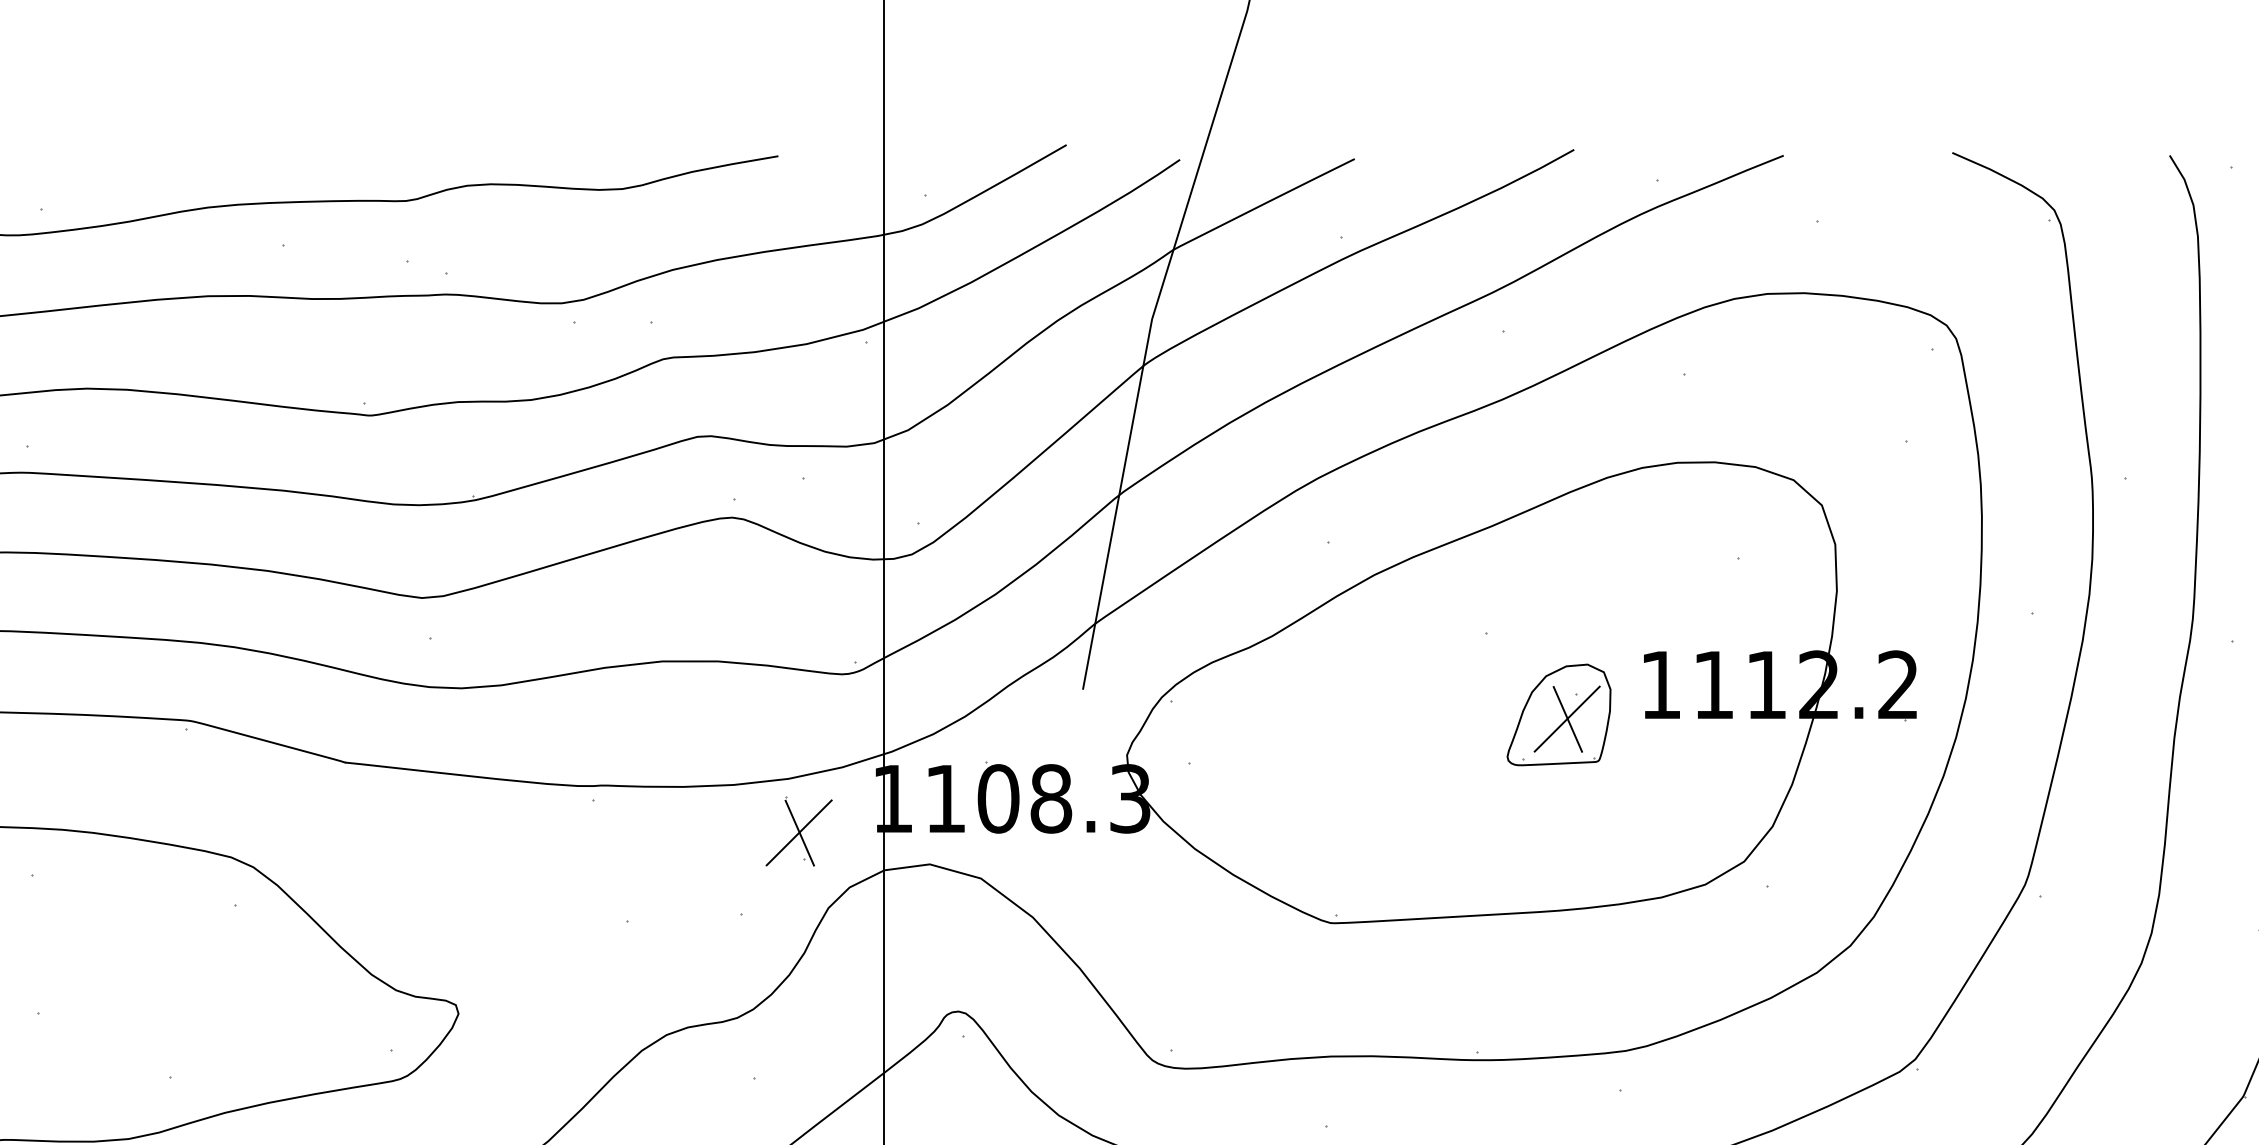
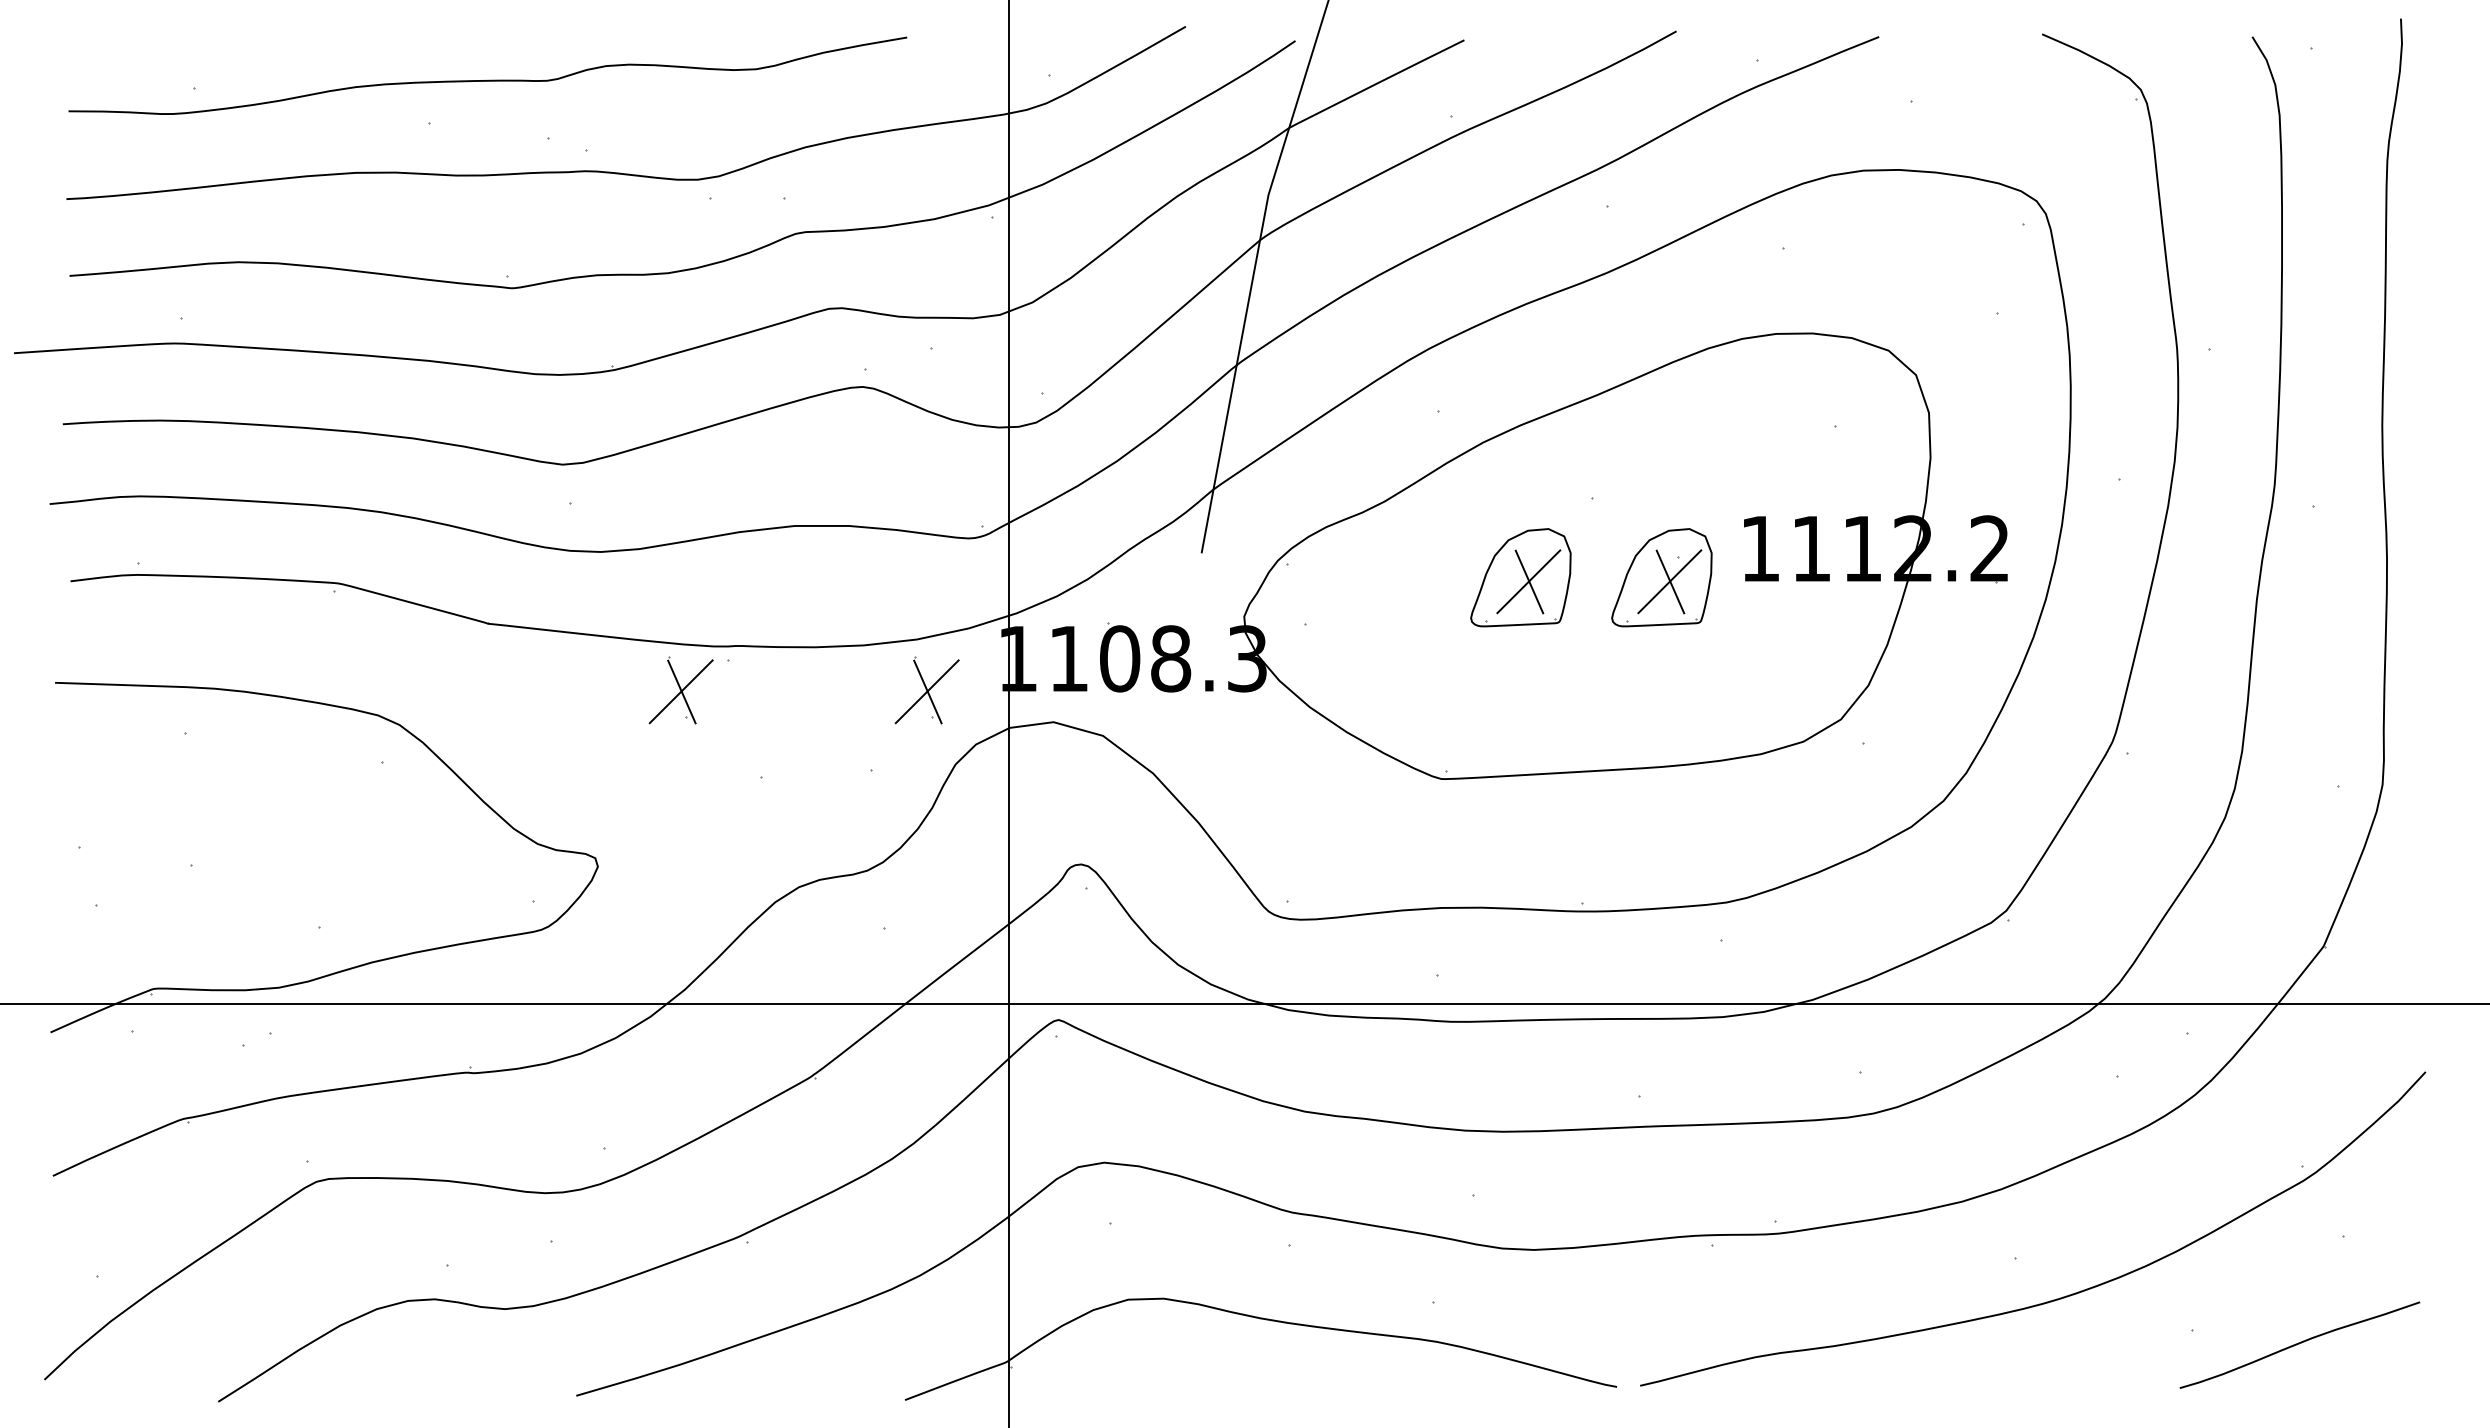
part: (1412, 714) -> (1520, 577), added
part: (543, 831) -> (680, 690), added

